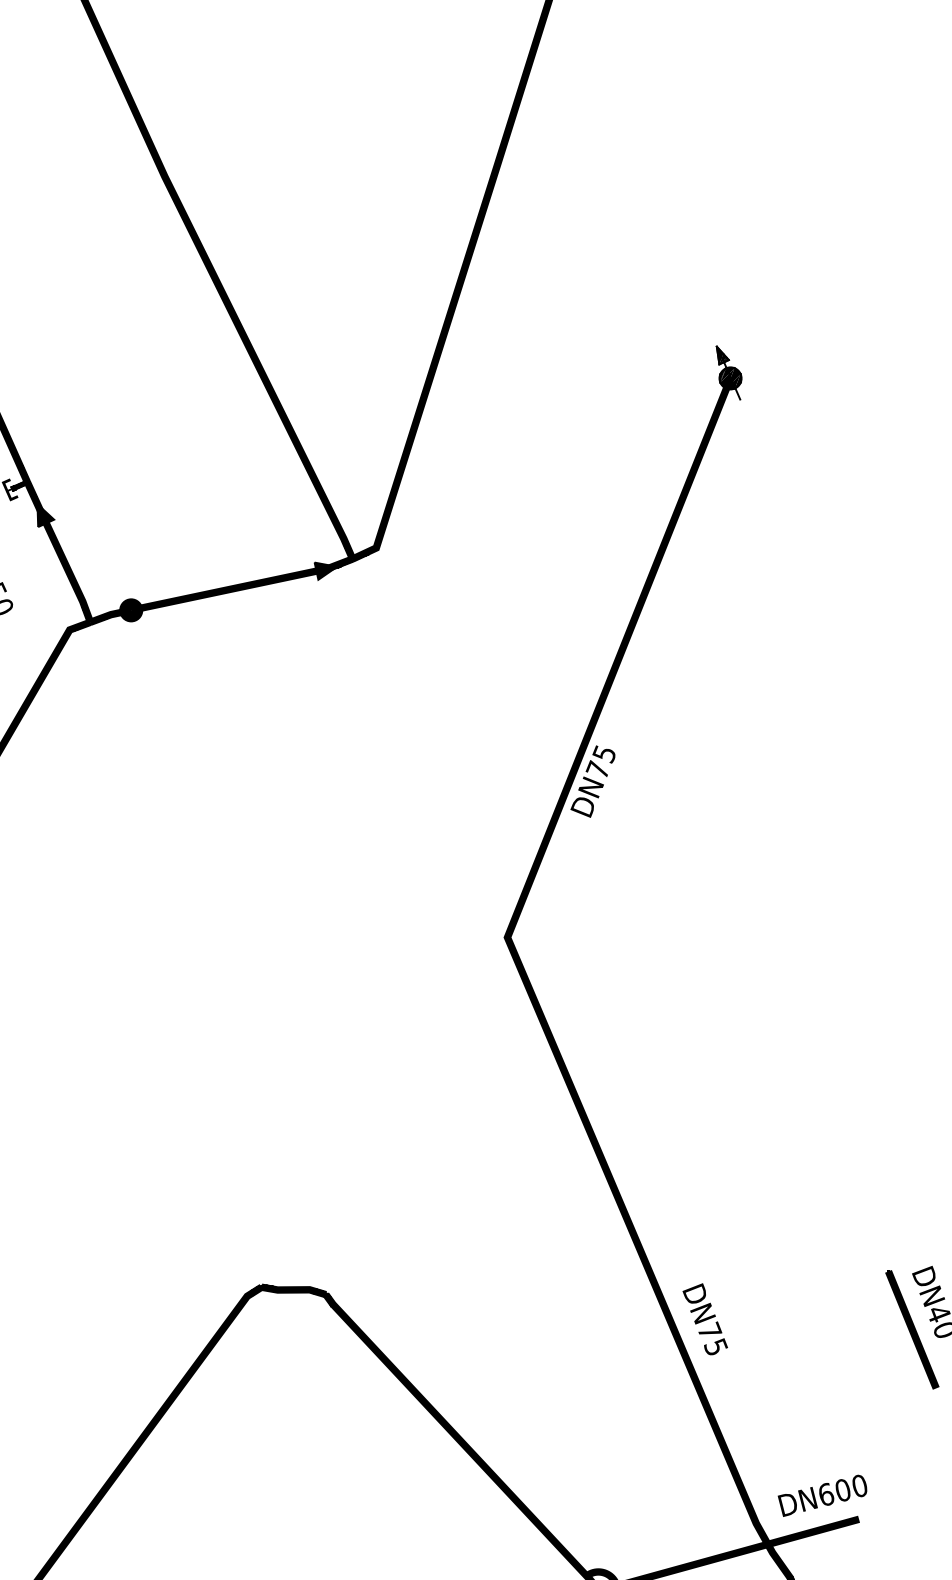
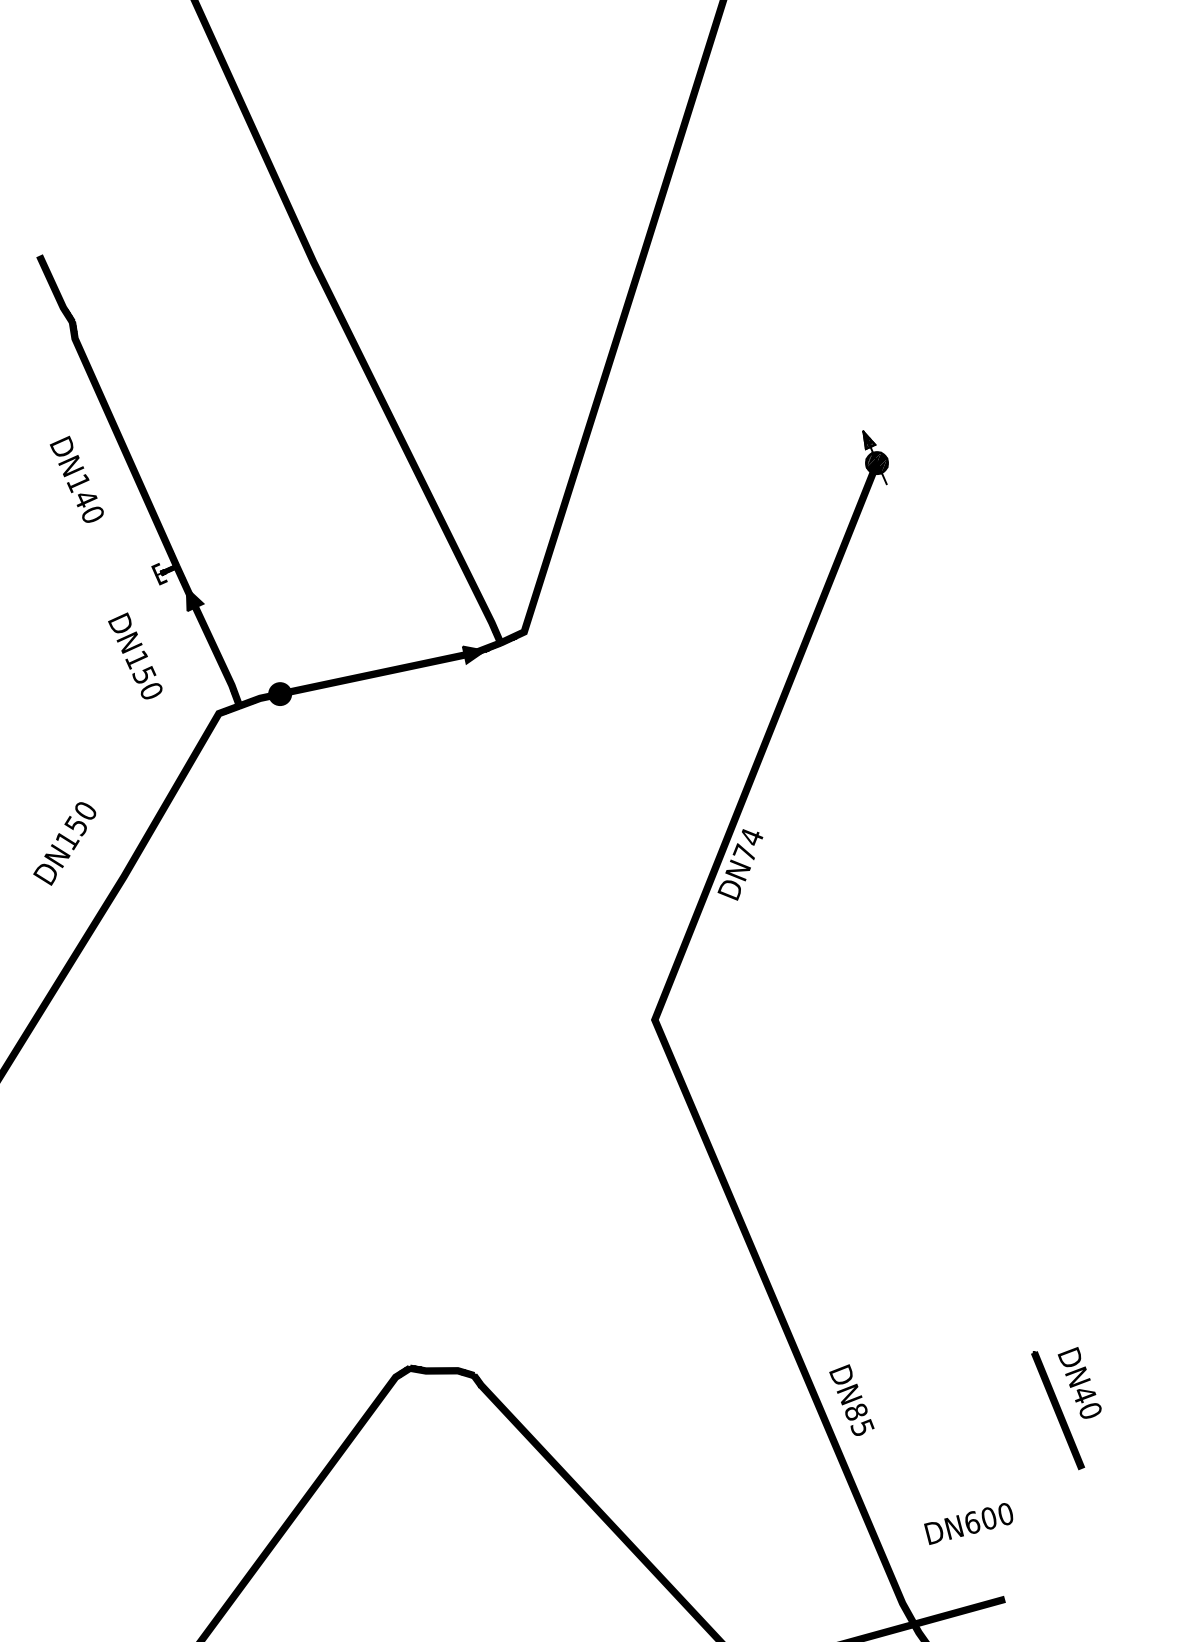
text: (604, 754) -> (751, 837), DN75 -> DN74
text: (709, 1330) -> (856, 1411), DN75 -> DN85
text: (822, 1495) -> (968, 1523), moved

